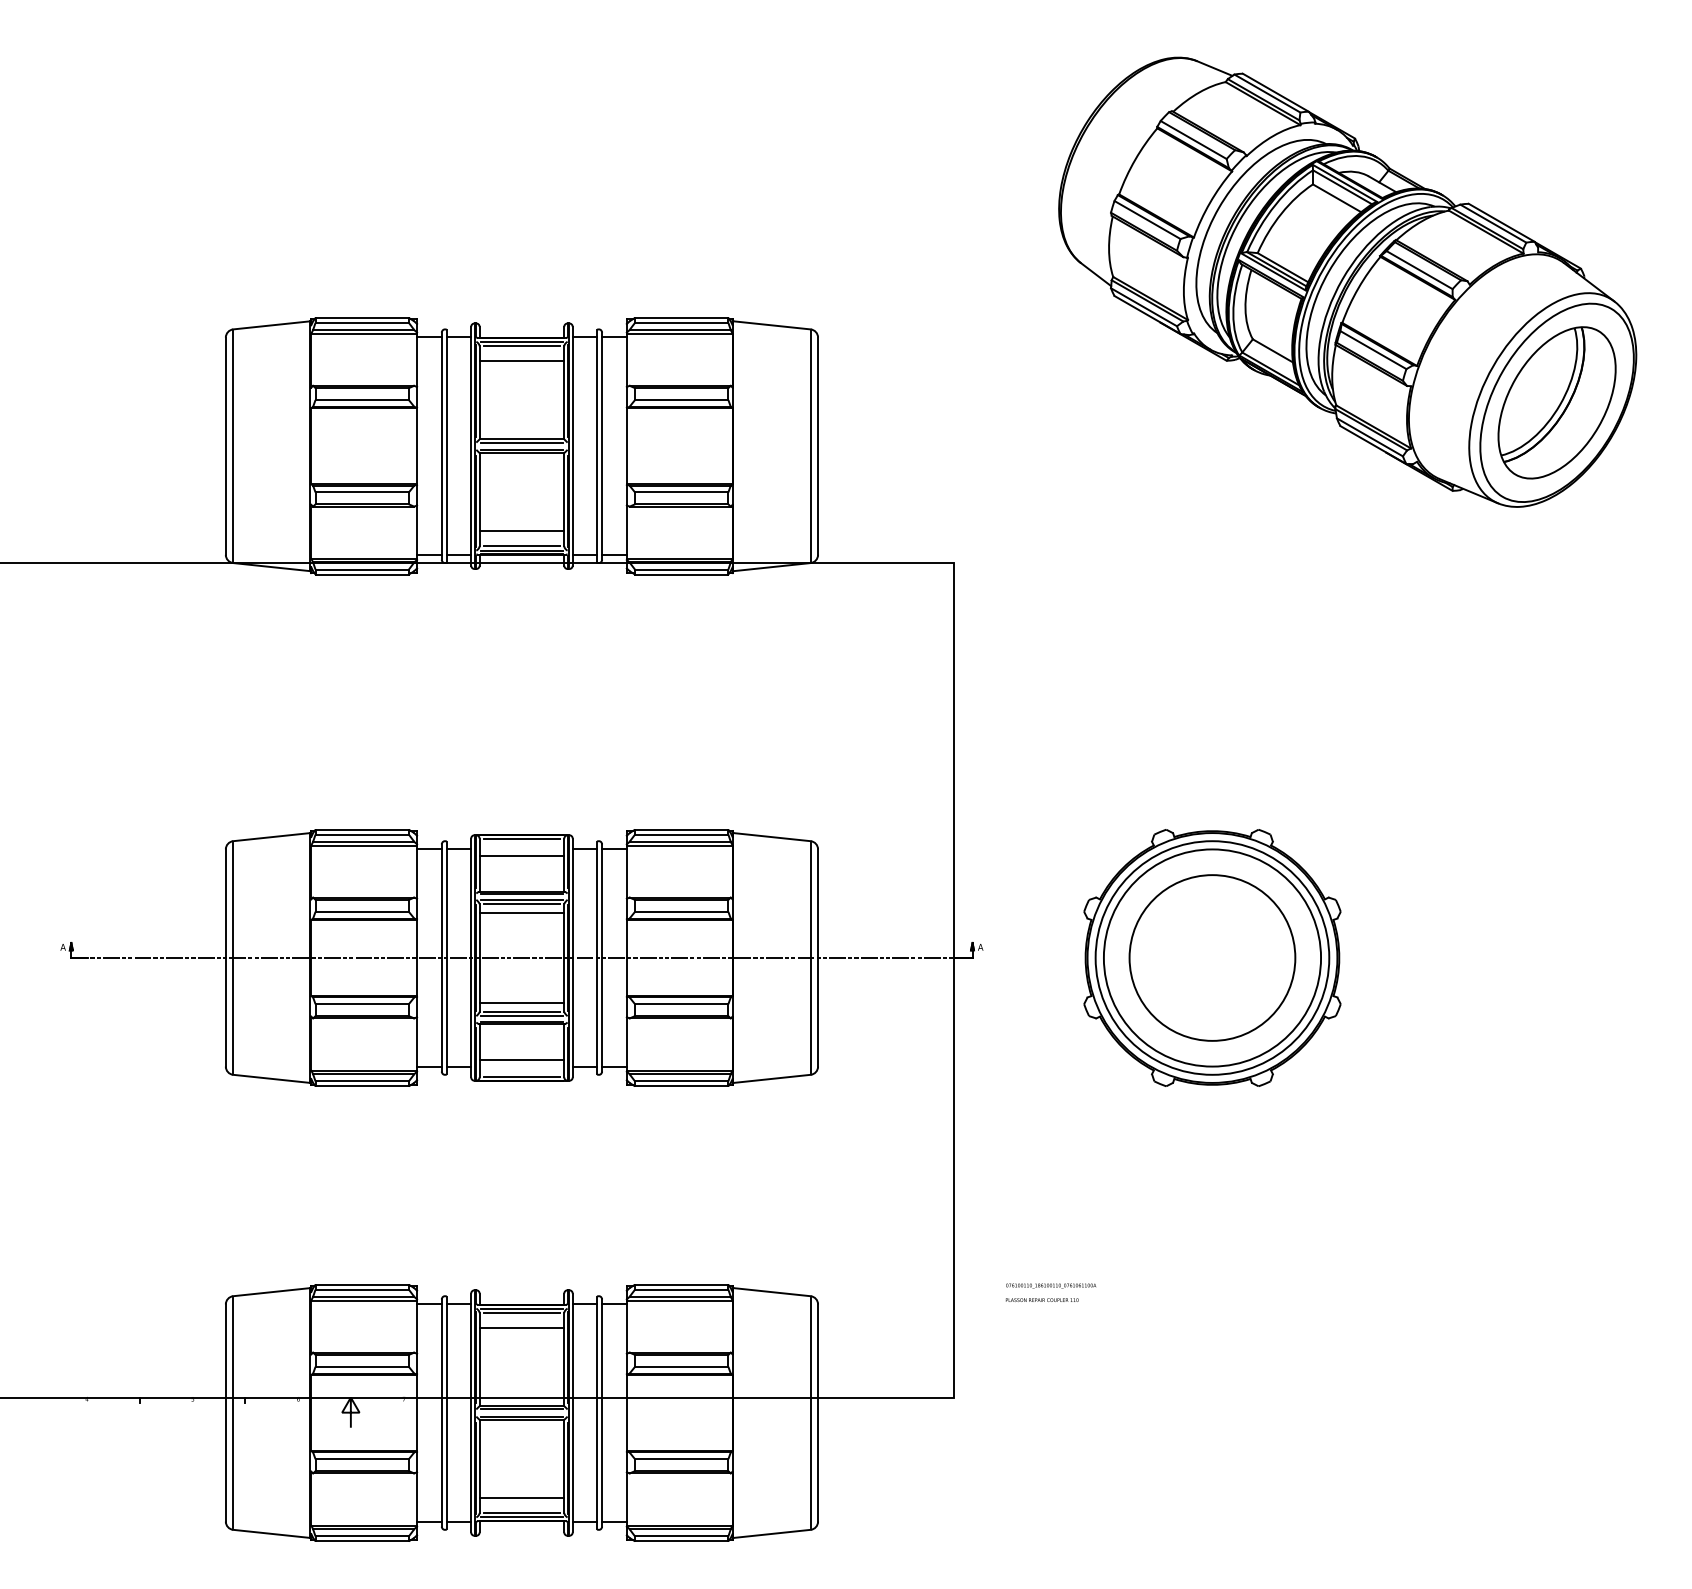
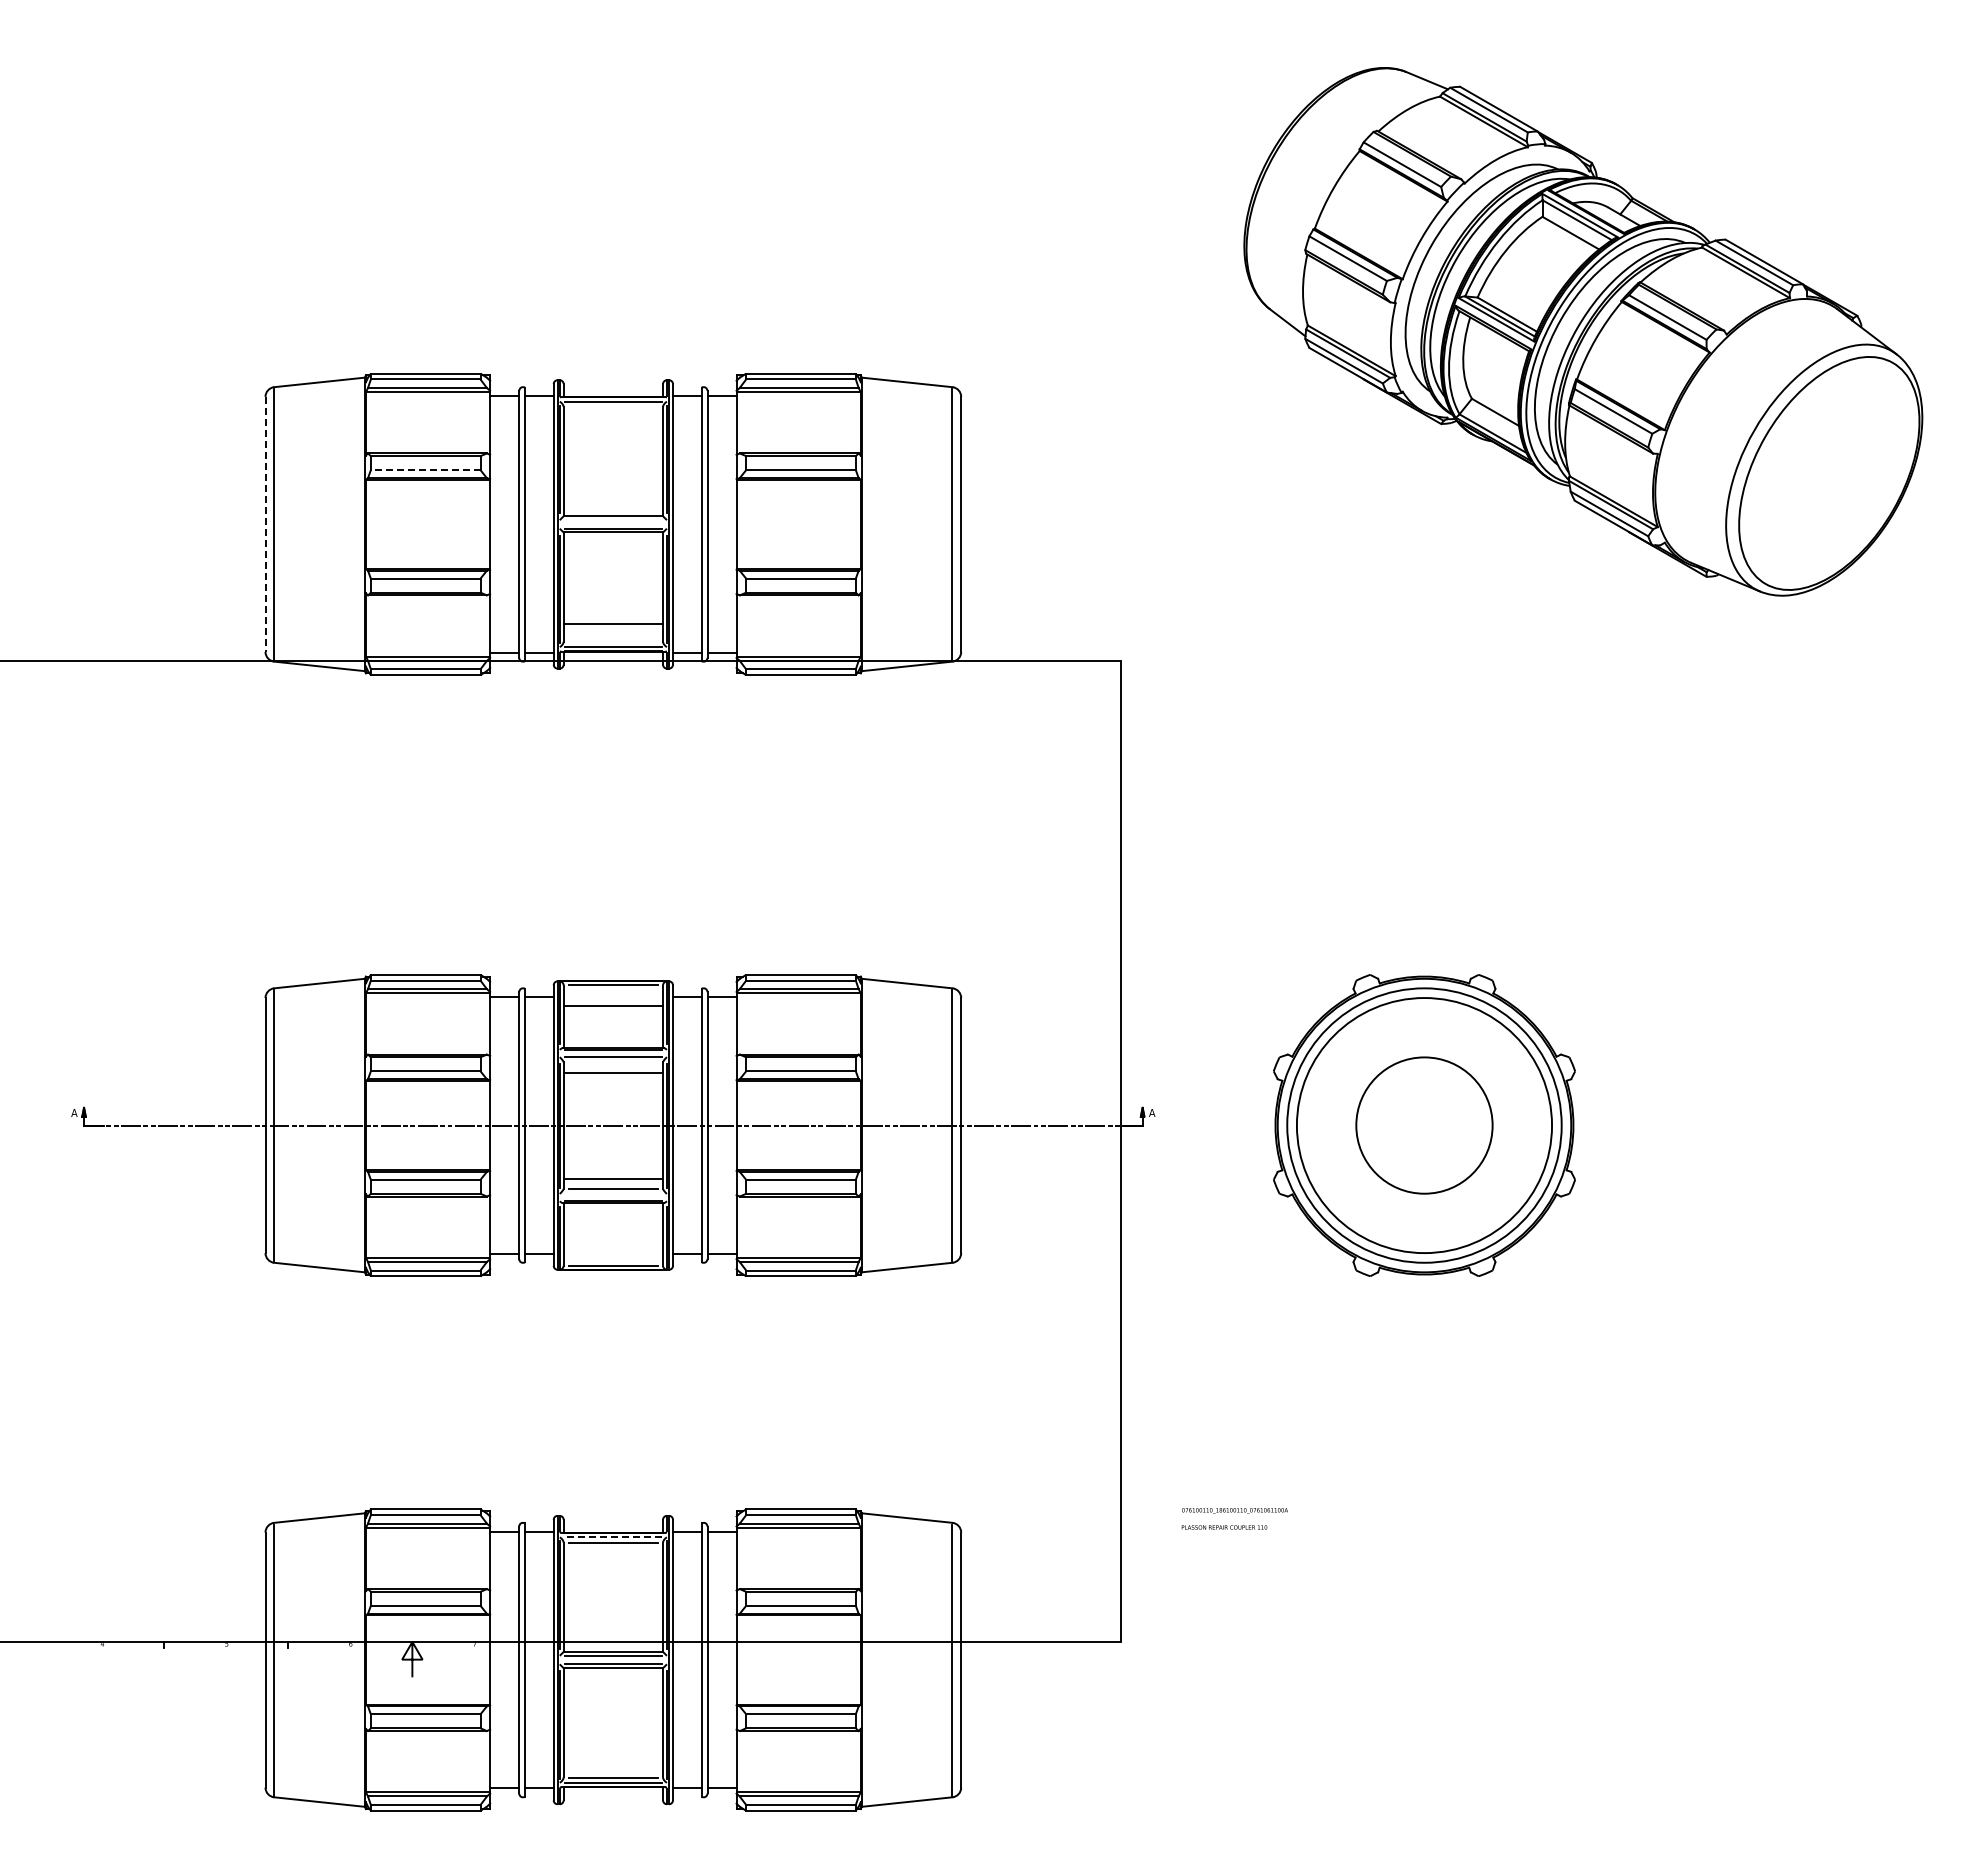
line: (522, 345) -> (613, 406), removed
line: (522, 361) -> (613, 424), removed
line: (362, 400) -> (425, 470), solid -> dashed
part: (1556, 402) -> (1828, 473), removed
line: (522, 442) -> (613, 520), removed
line: (225, 446) -> (265, 524), solid -> dashed
line: (522, 545) -> (613, 641), removed
line: (522, 904) -> (613, 1062), removed
circle: (1212, 957) -> (1424, 1125), size x0.7
line: (522, 1015) -> (613, 1193), removed
line: (522, 1060) -> (613, 1245), removed
line: (521, 1308) -> (612, 1537), solid -> dashed
line: (522, 1328) -> (613, 1560), removed
line: (522, 1497) -> (613, 1759), removed

